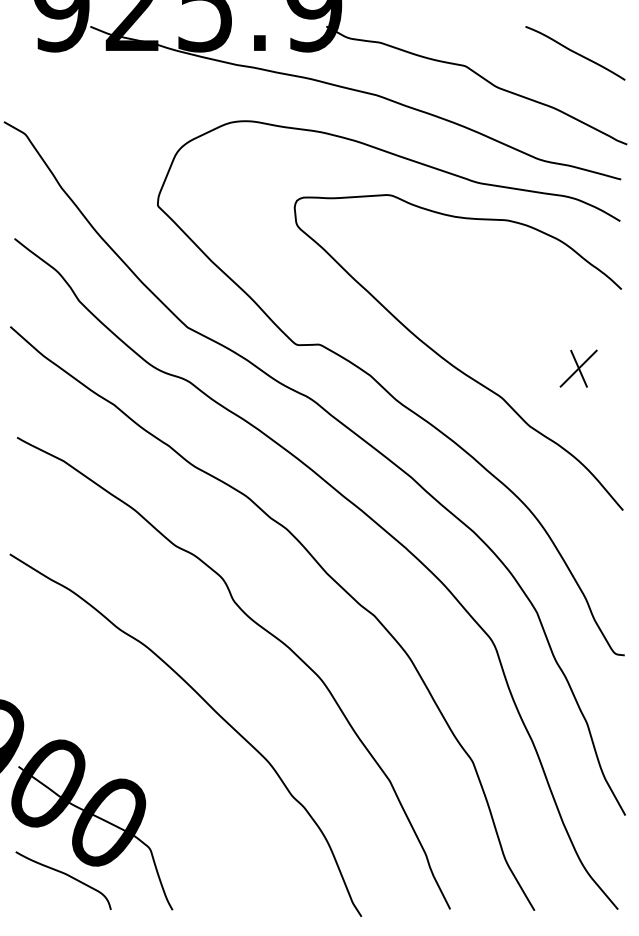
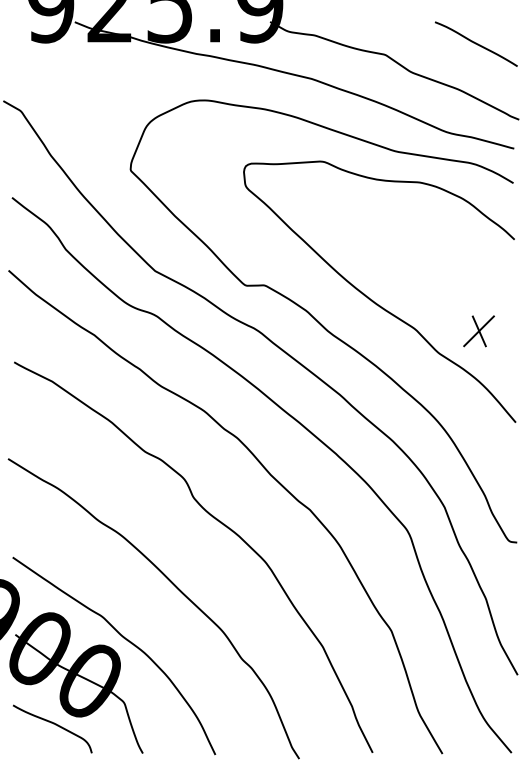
part: (578, 368) -> (478, 331), moved
curve: (150, 772) -> (124, 639), added

